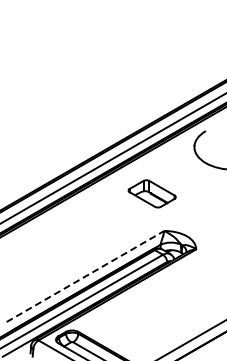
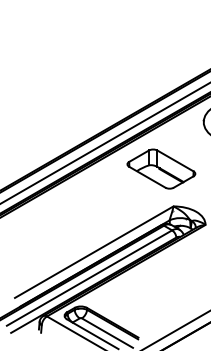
part: (151, 193) -> (160, 168), size x1.43
line: (85, 276) -> (94, 252), dashed -> solid

